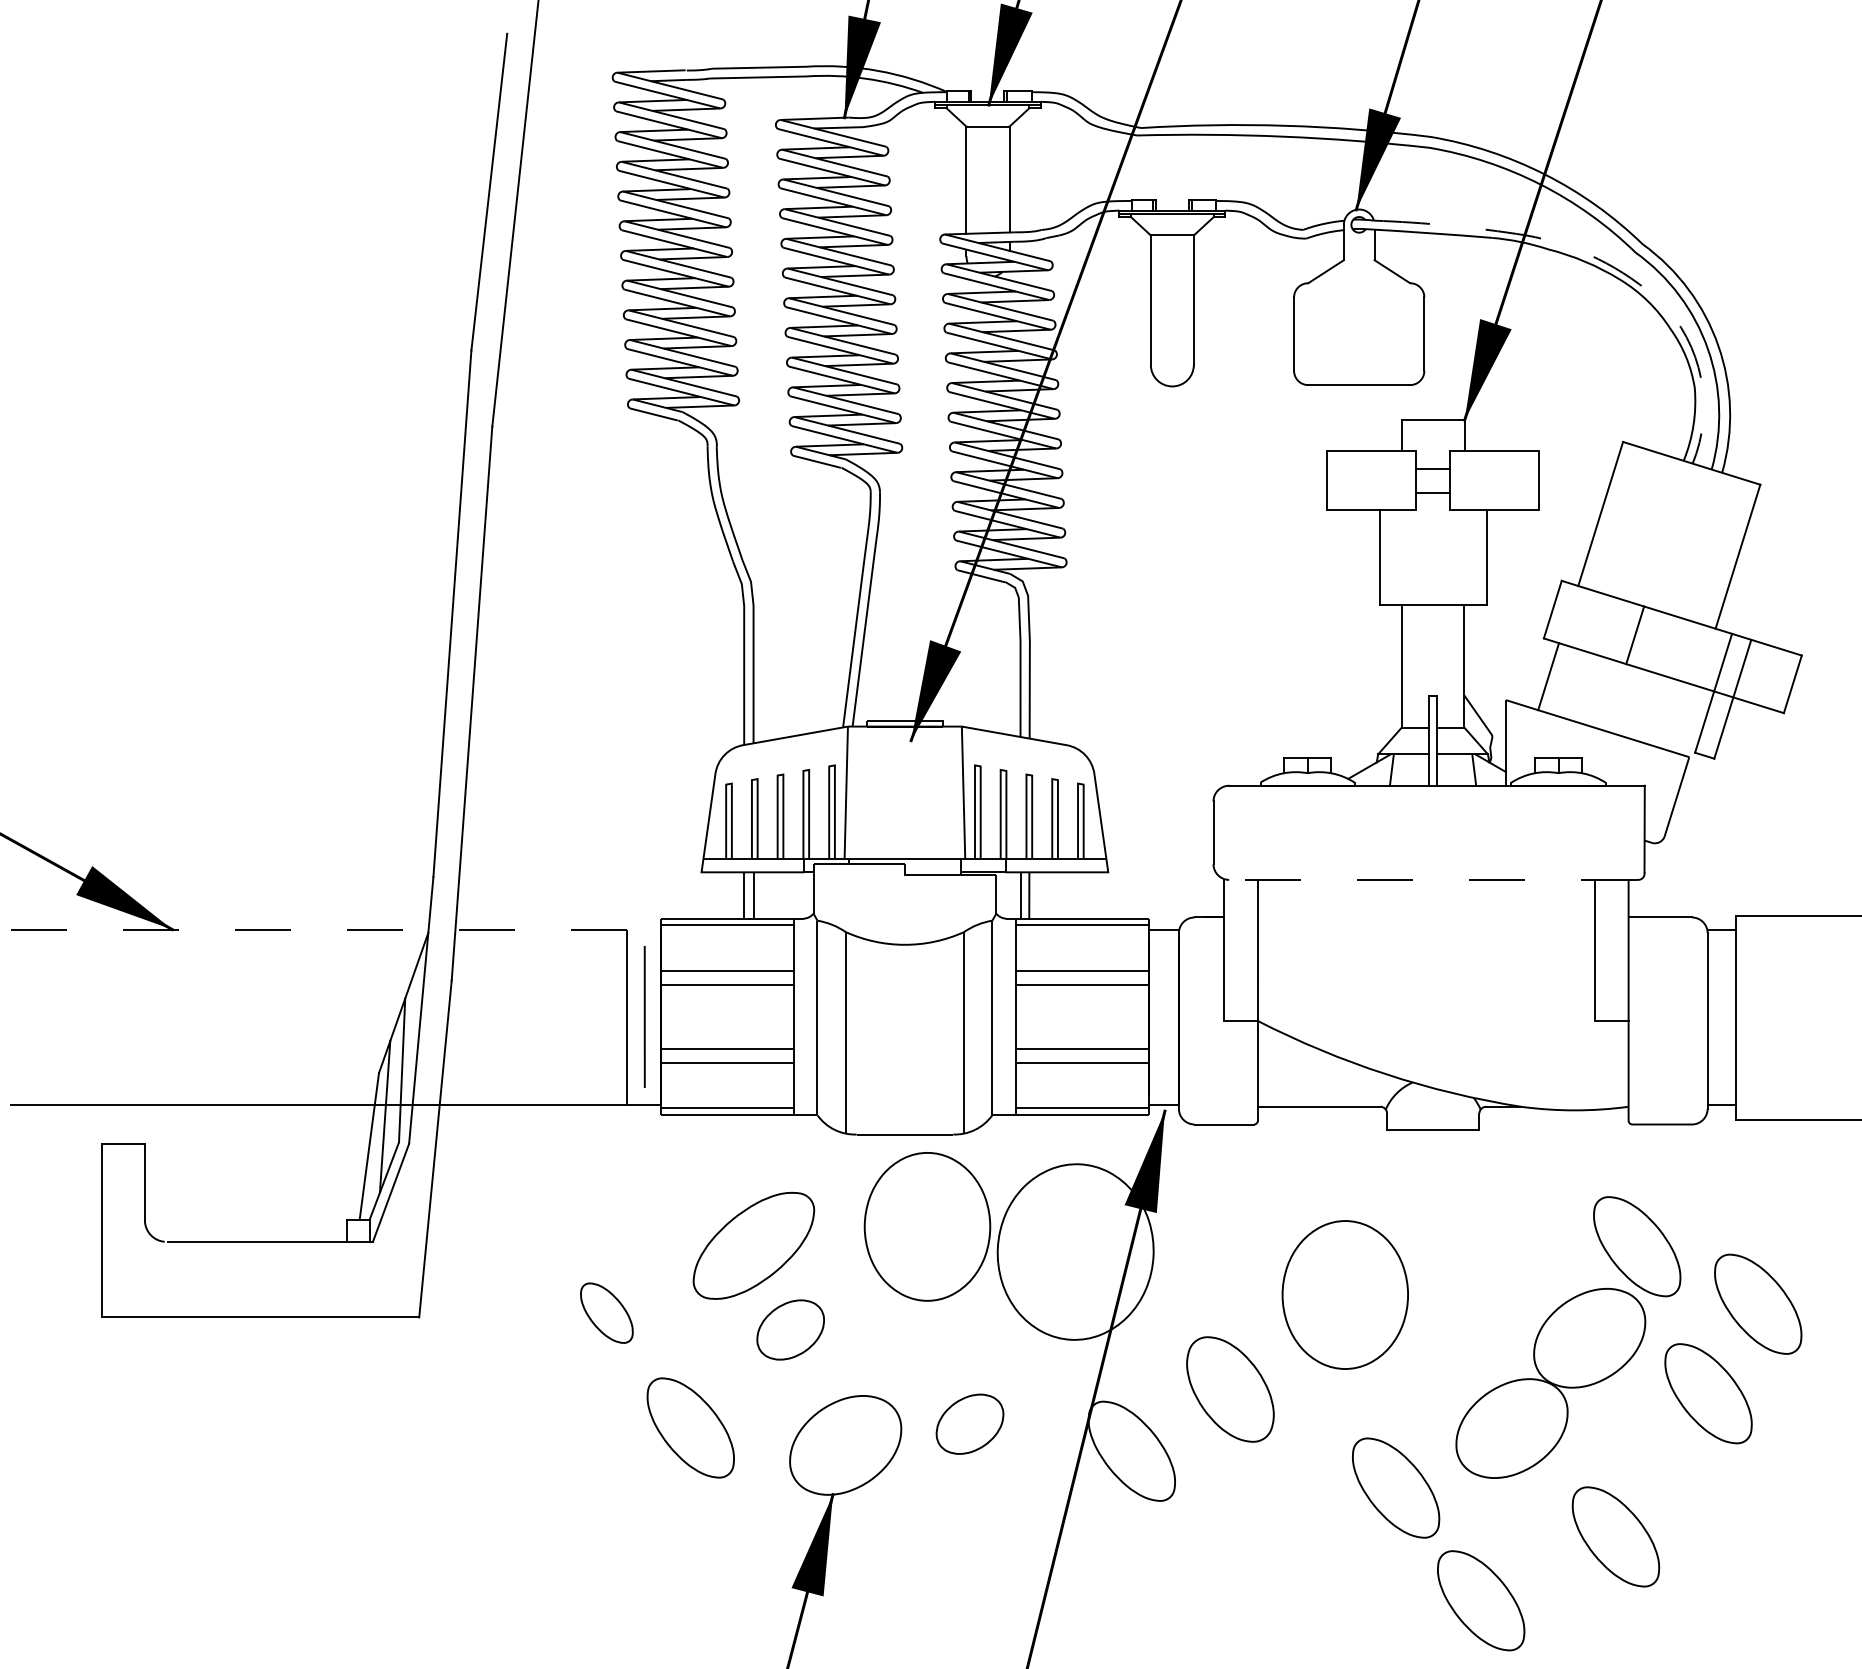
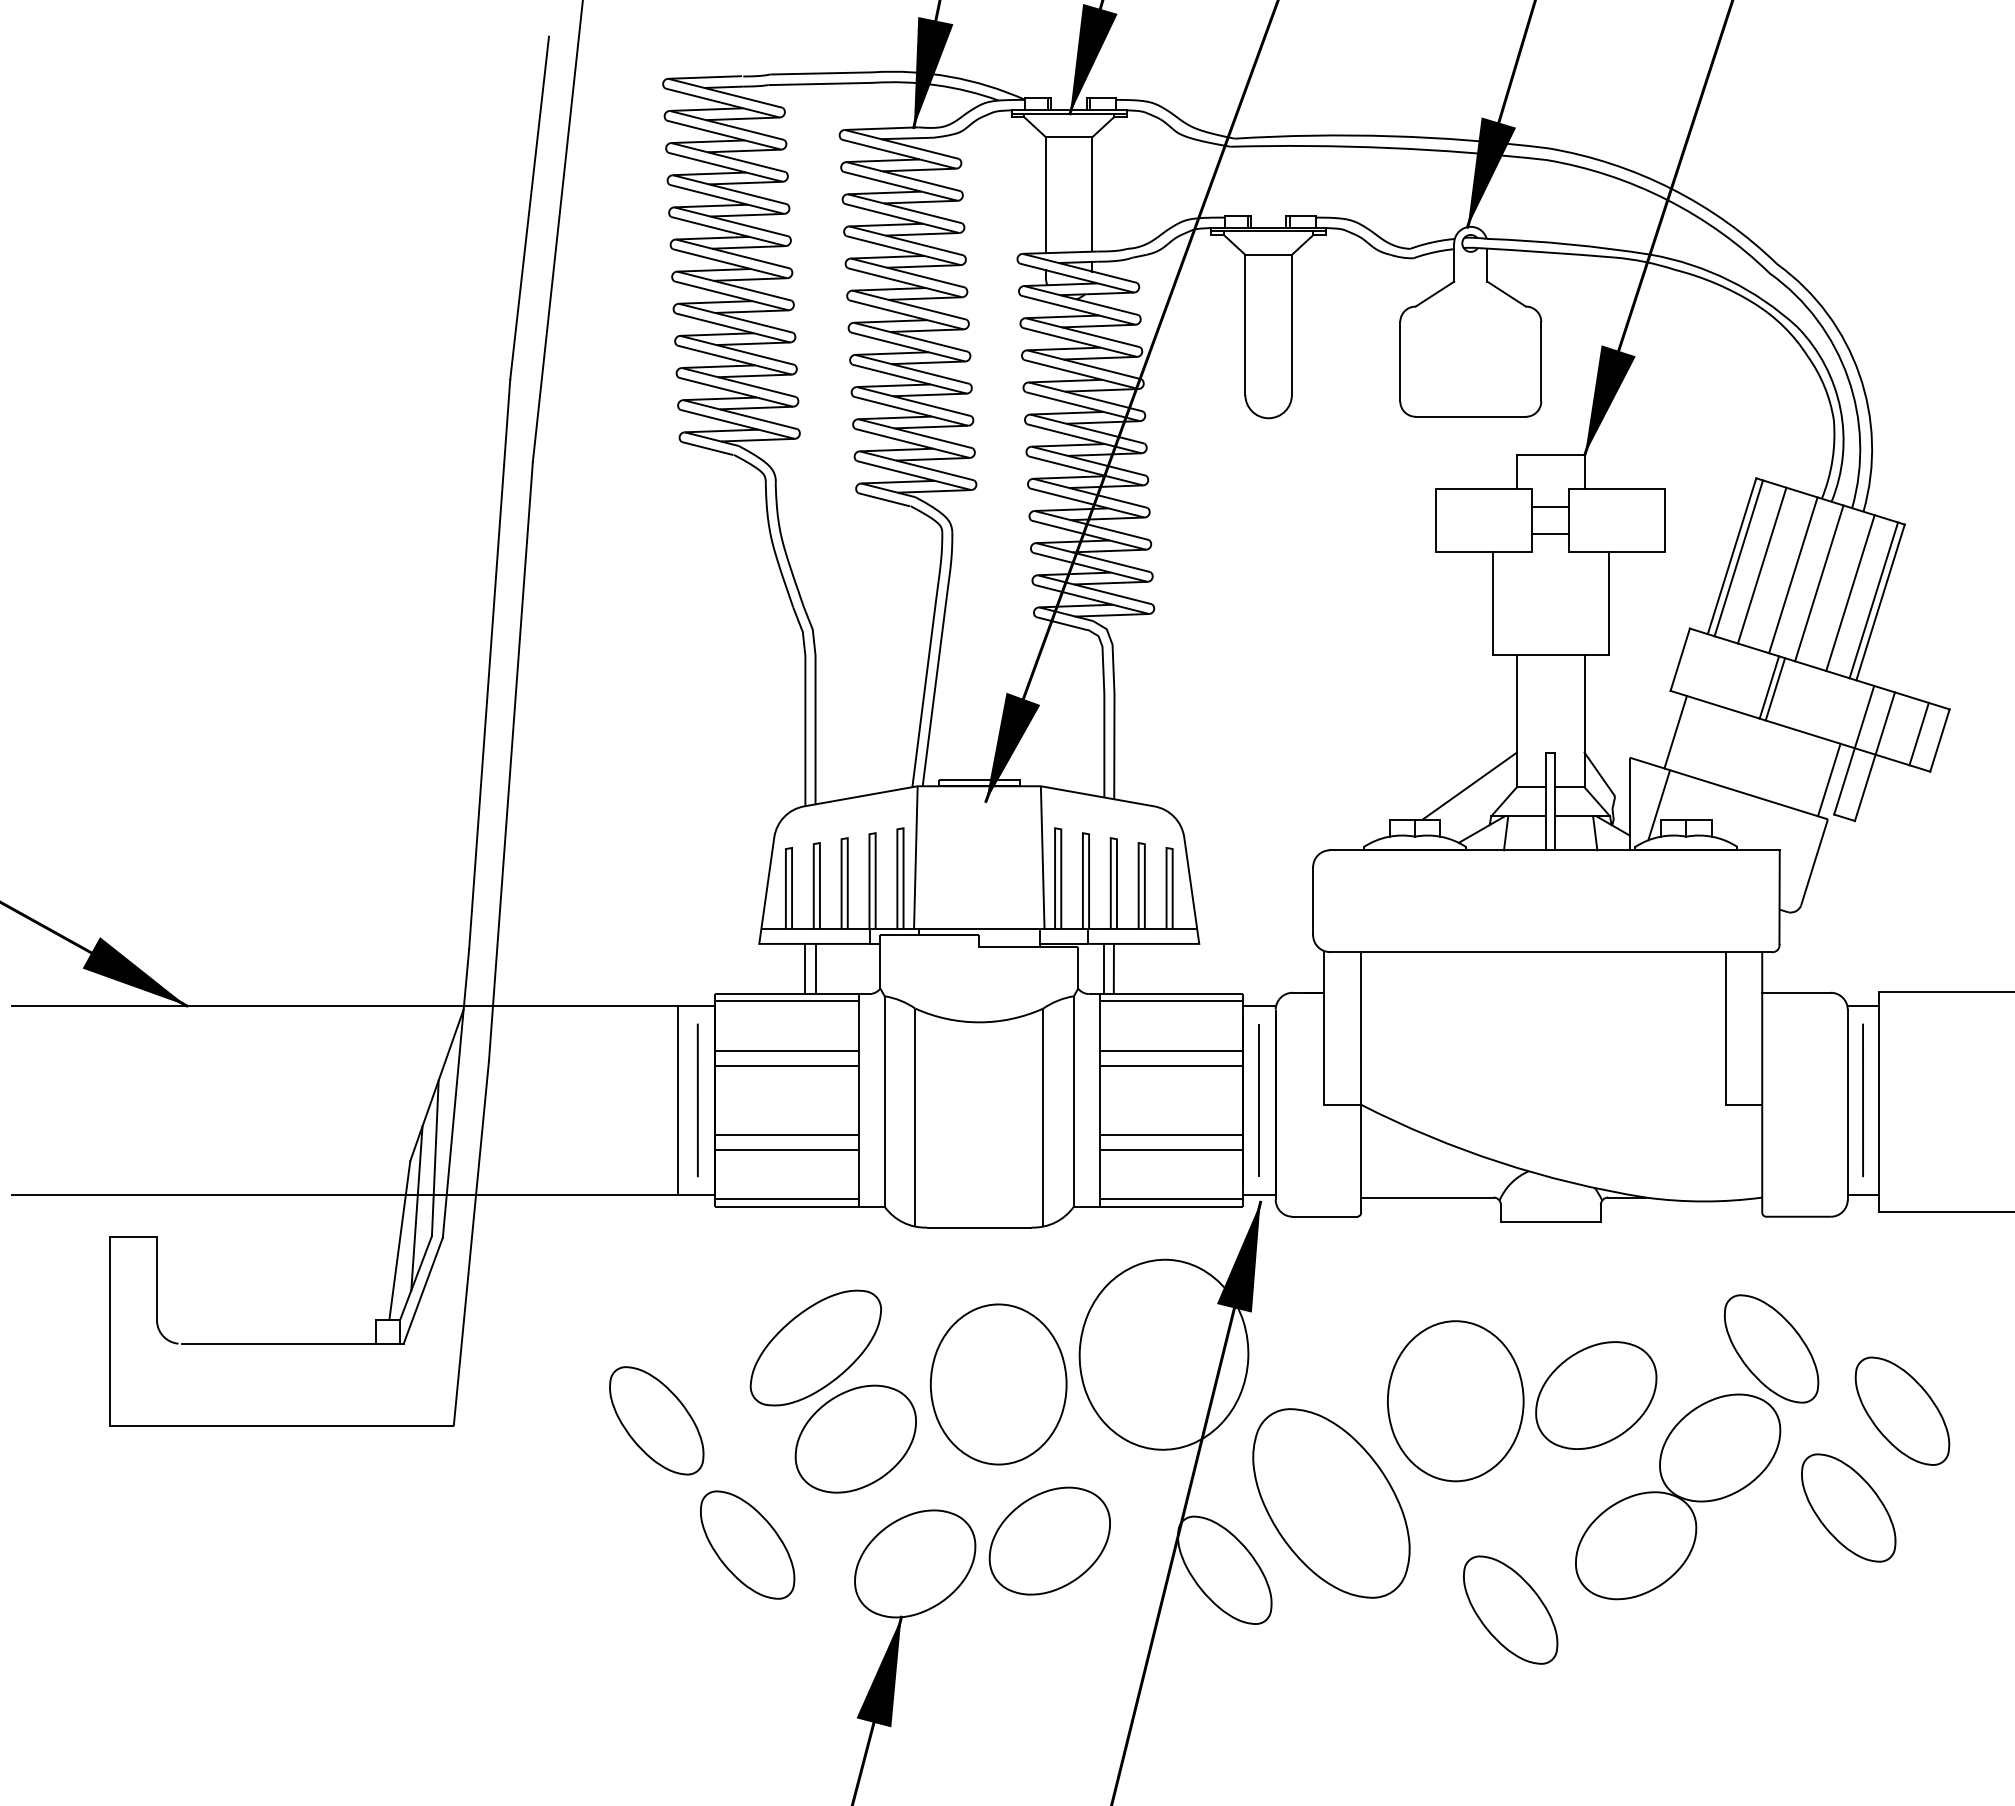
line: (1613, 267) -> (1745, 289), dashed -> solid
line: (1606, 516) -> (1738, 558), added
line: (1627, 522) -> (1761, 565), added
line: (1657, 531) -> (1793, 575), added
line: (1681, 539) -> (1819, 583), added
line: (1710, 548) -> (1850, 593), added
line: (1731, 554) -> (1873, 600), added
line: (1640, 637) -> (1775, 689), added
line: (1773, 677) -> (1918, 733), added
line: (1690, 720) -> (1829, 779), added
line: (1358, 725) -> (1469, 785), added
line: (1533, 744) -> (1659, 805), added
line: (1432, 880) -> (1550, 952), dashed -> solid
line: (335, 929) -> (363, 1005), dashed -> solid
line: (1162, 1017) -> (1258, 1100), added
line: (1722, 1017) -> (1863, 1100), added
part: (927, 1226) -> (998, 1384), moved
part: (1475, 1289) -> (1596, 1395), added
part: (606, 1312) -> (656, 1420), size x1.67
part: (790, 1329) -> (855, 1438), size x1.67
part: (1230, 1389) -> (1331, 1503), size x1.67
part: (969, 1423) -> (1049, 1540), size x1.67
part: (1615, 1536) -> (1748, 1662), removed
part: (1480, 1600) -> (1602, 1731), removed

